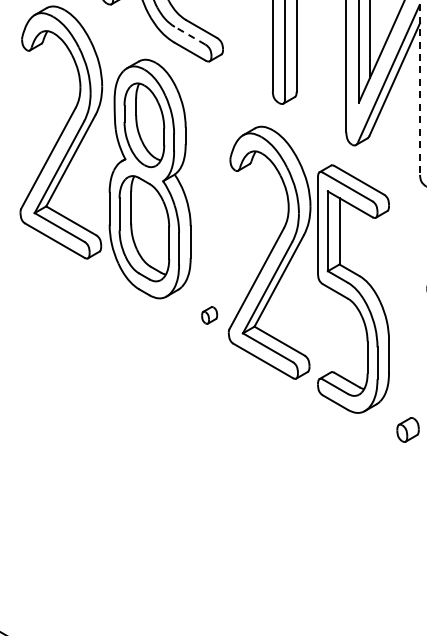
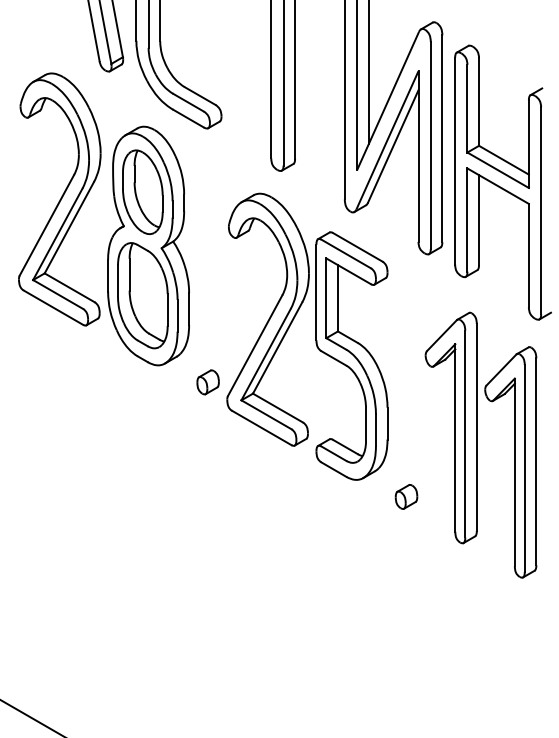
line: (190, 35) -> (188, 102), dashed -> solid
line: (420, 90) -> (418, 157), dashed -> solid
part: (209, 315) -> (207, 382), size x1.43

